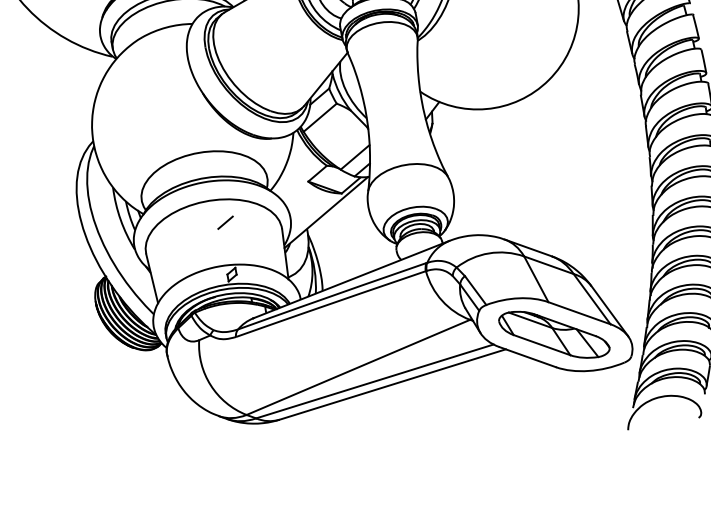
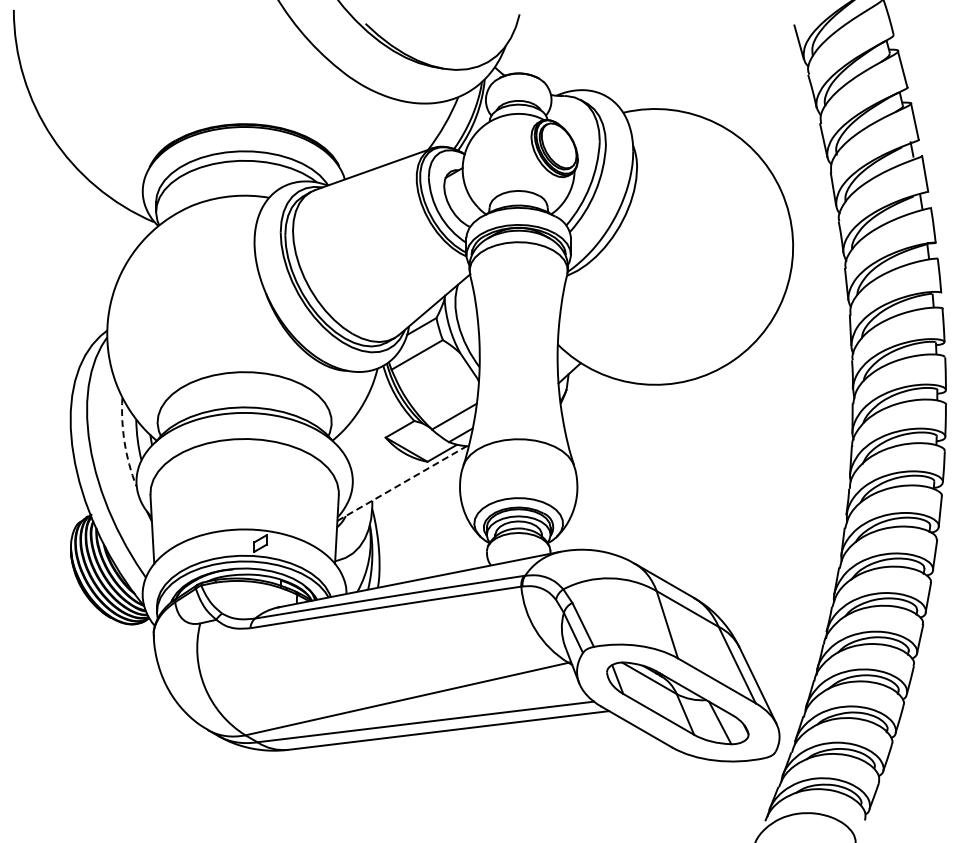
line: (326, 212) -> (402, 483), solid -> dashed
arc: (120, 219) -> (124, 442), solid -> dashed
line: (225, 222) -> (264, 472), removed

